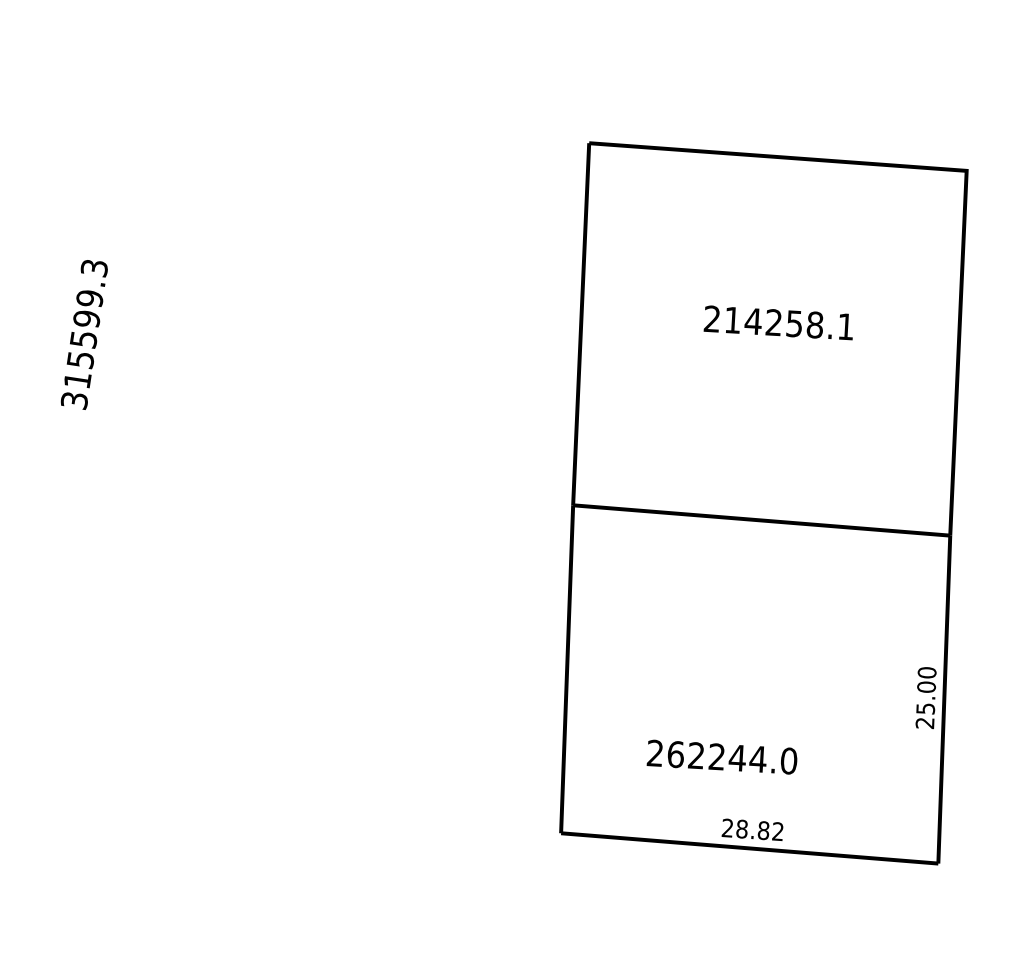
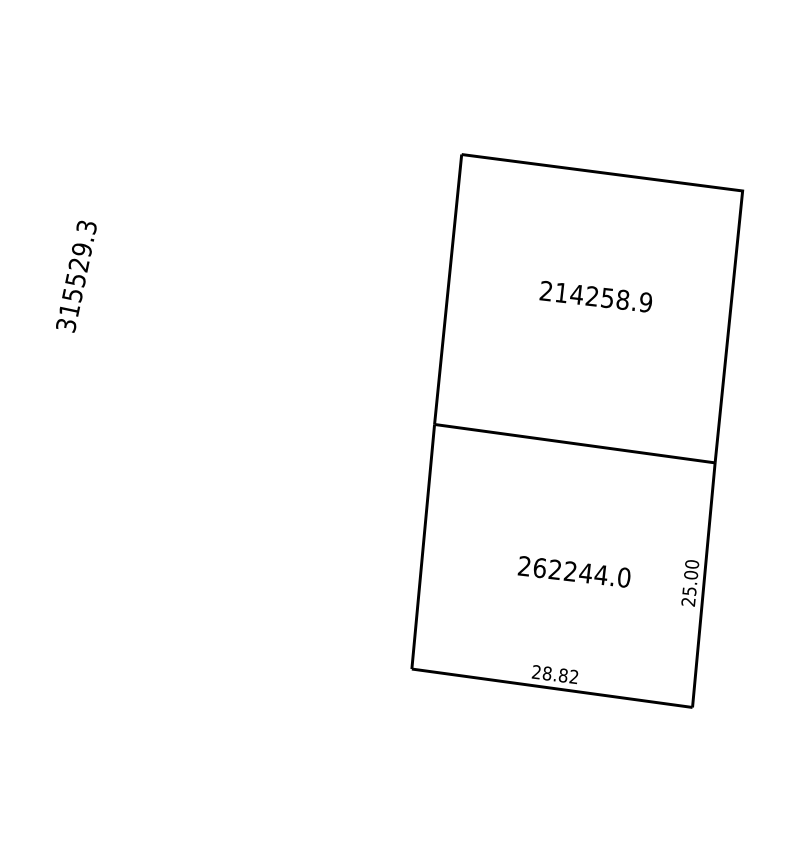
text: (86, 319) -> (78, 265), 315599.3 -> 315529.3
text: (846, 326) -> (646, 302), 214258.1 -> 214258.9
text: (720, 756) -> (573, 571), moved

